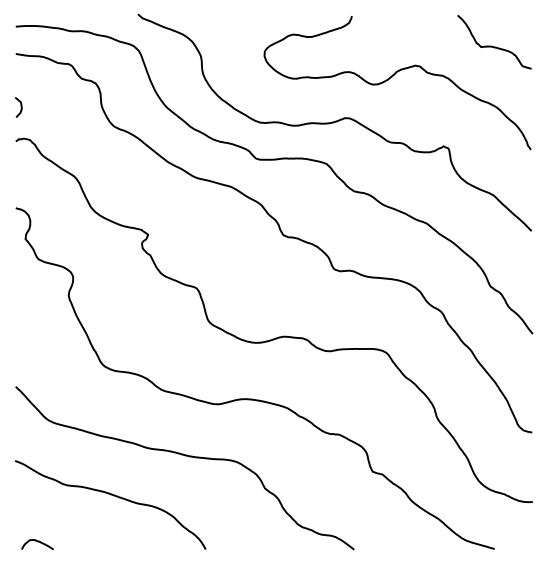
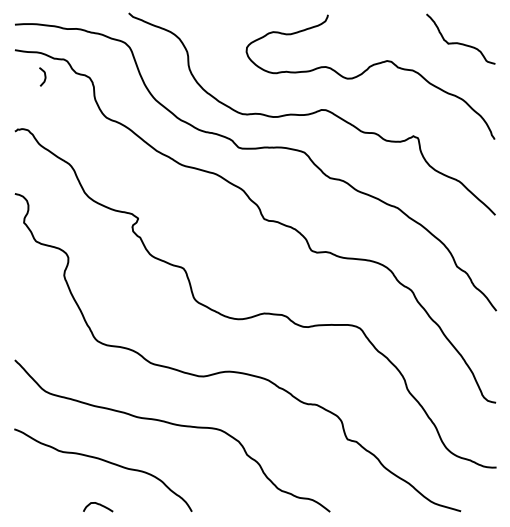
curve: (20, 106) -> (44, 76), moved
curve: (37, 542) -> (98, 505), moved

